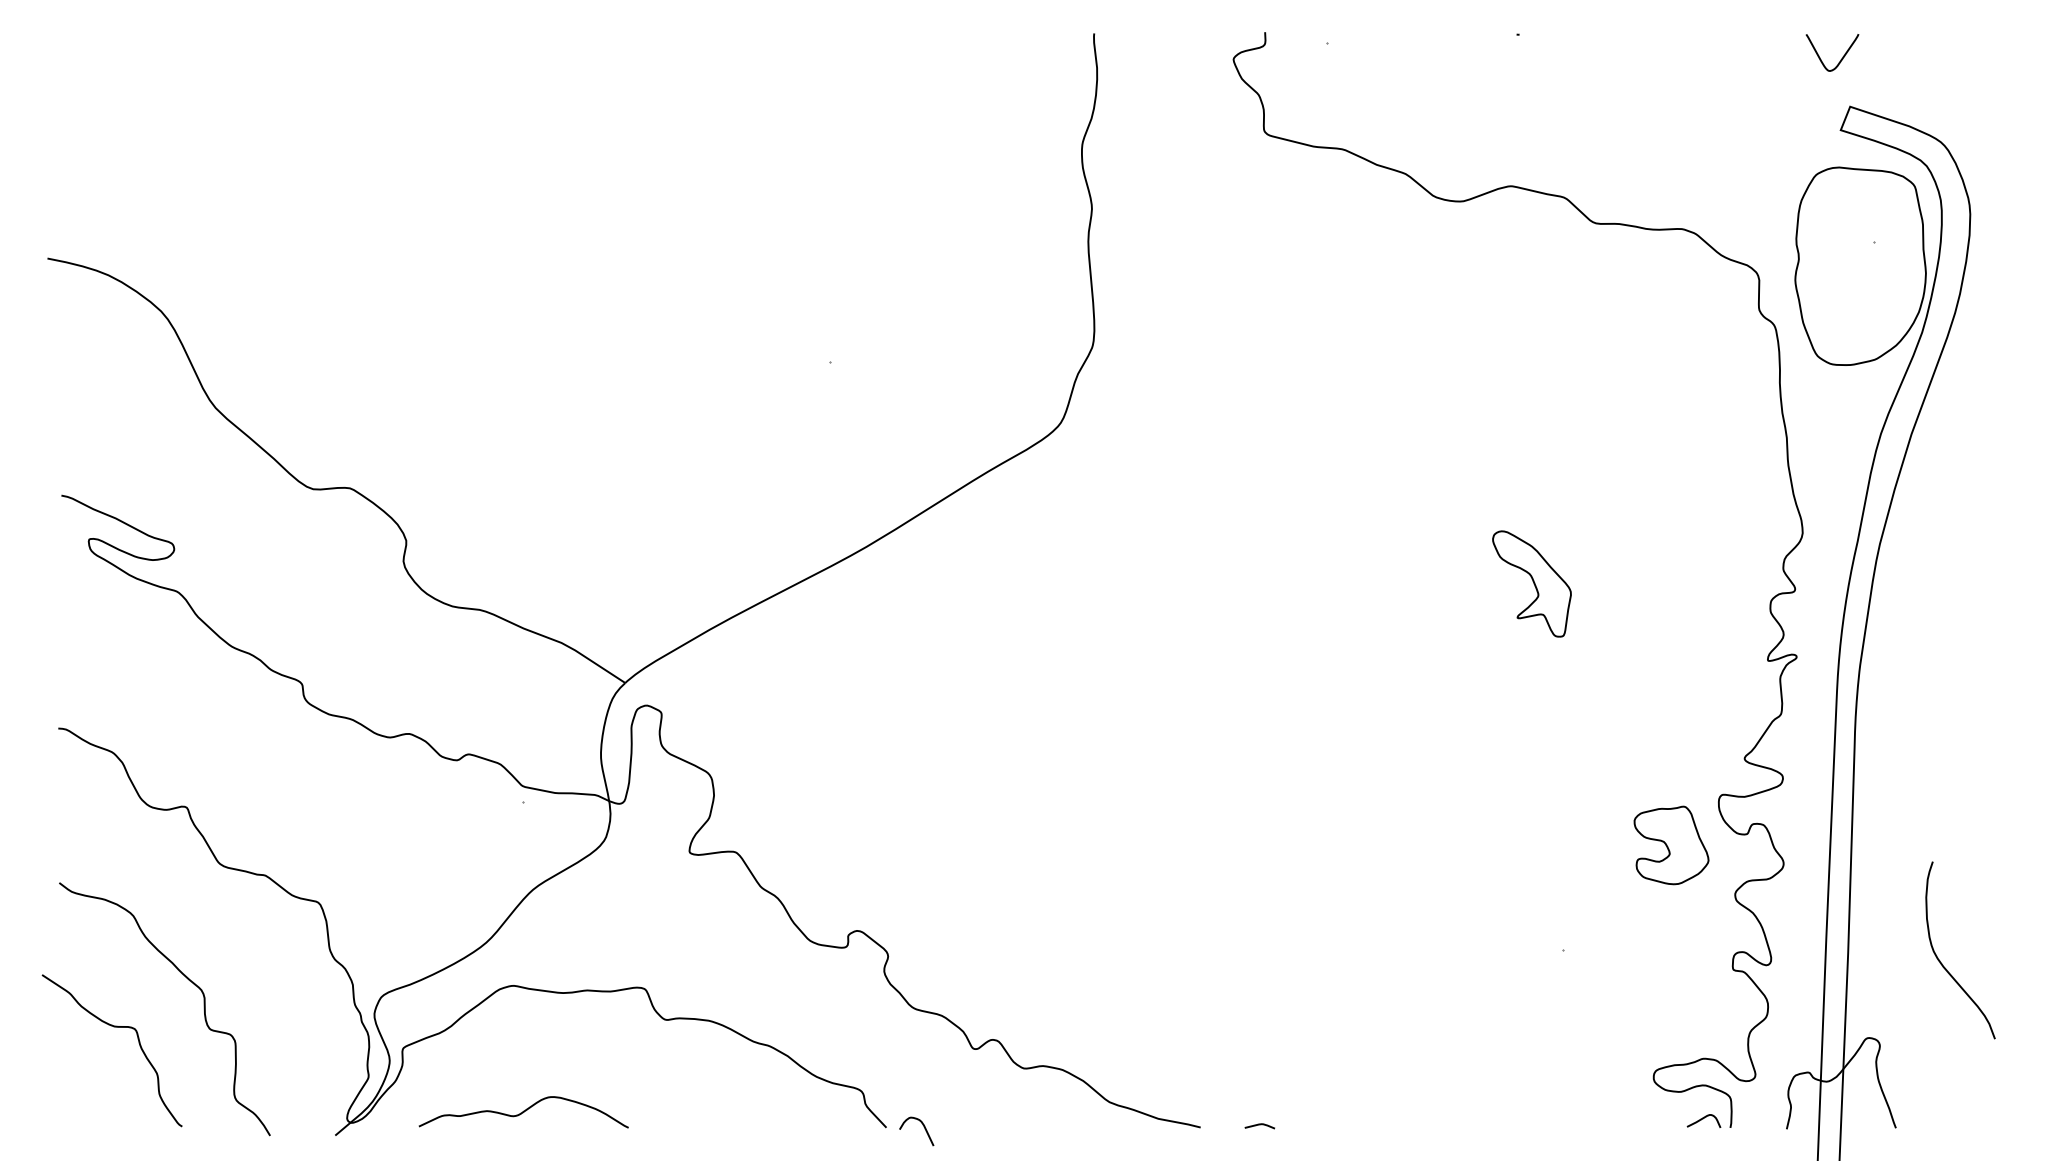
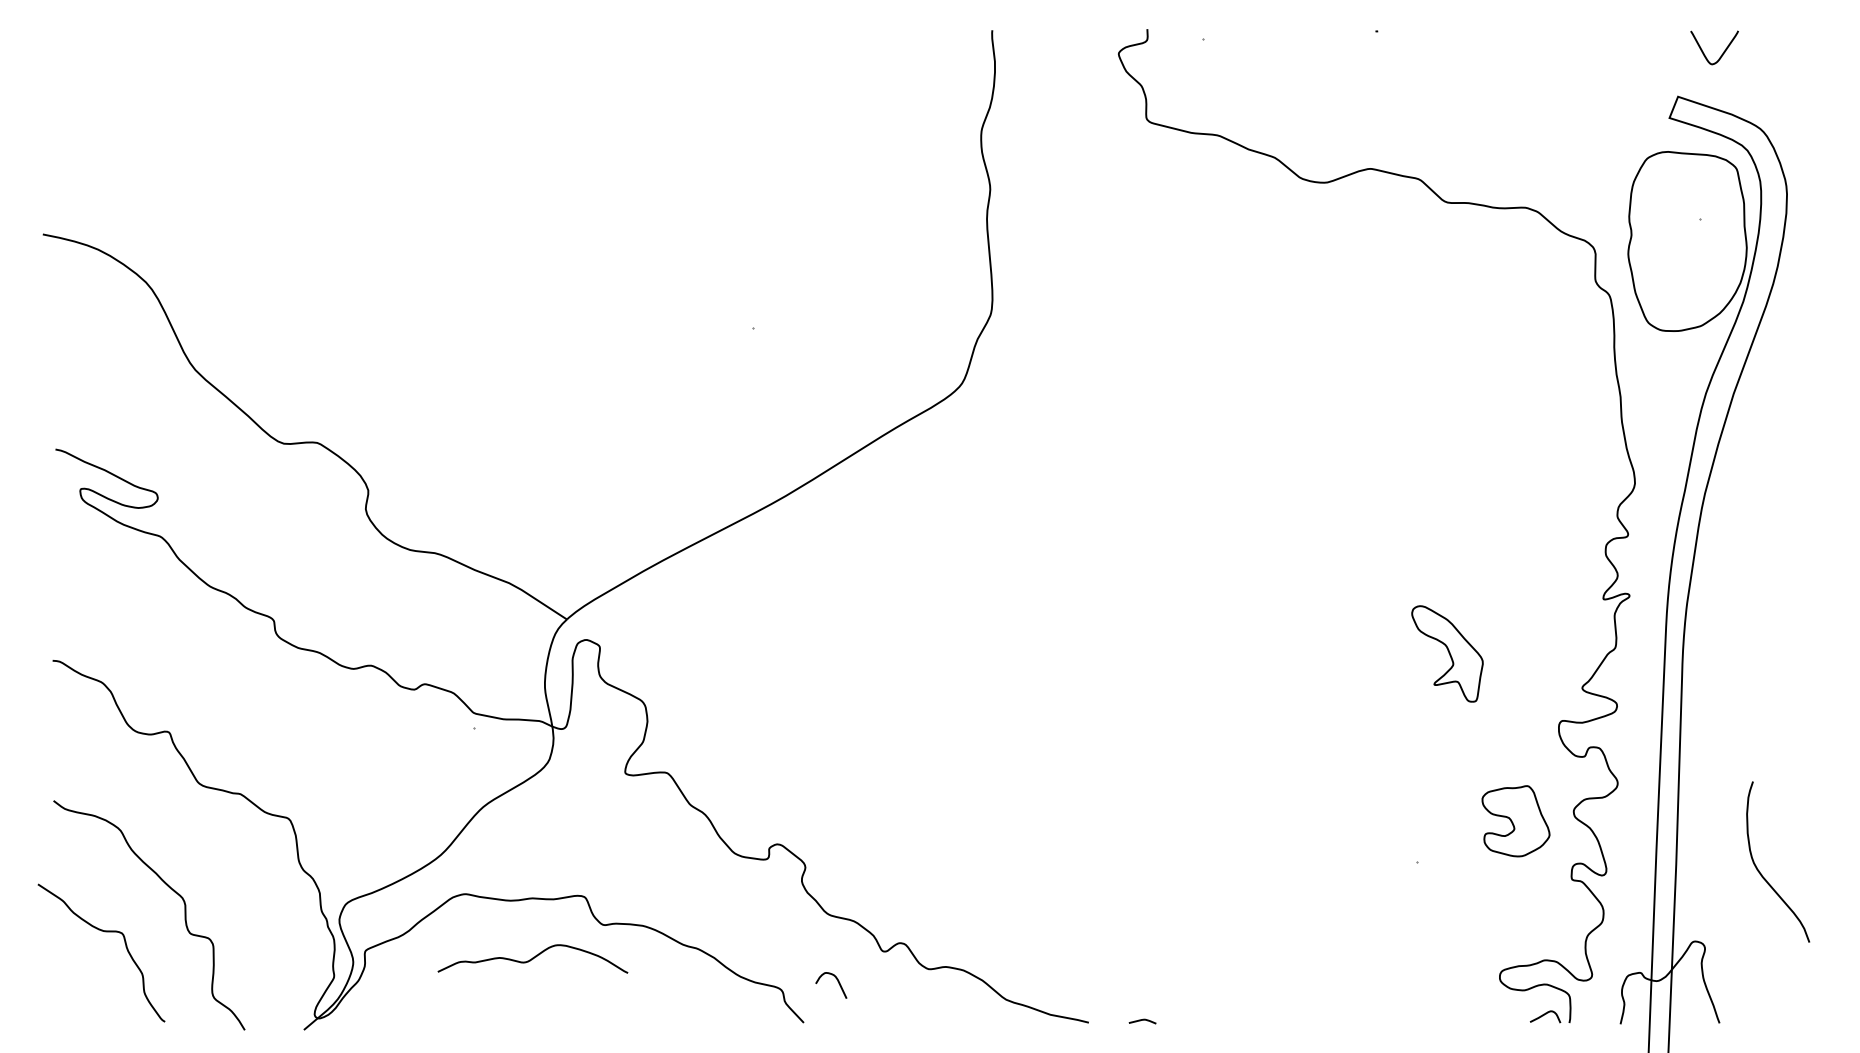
curve: (1840, 59) -> (1721, 53), moved
part: (1531, 583) -> (1447, 653), moved
part: (1671, 845) -> (1515, 821), moved
curve: (523, 1112) -> (532, 959), moved
curve: (923, 1127) -> (837, 981), moved

